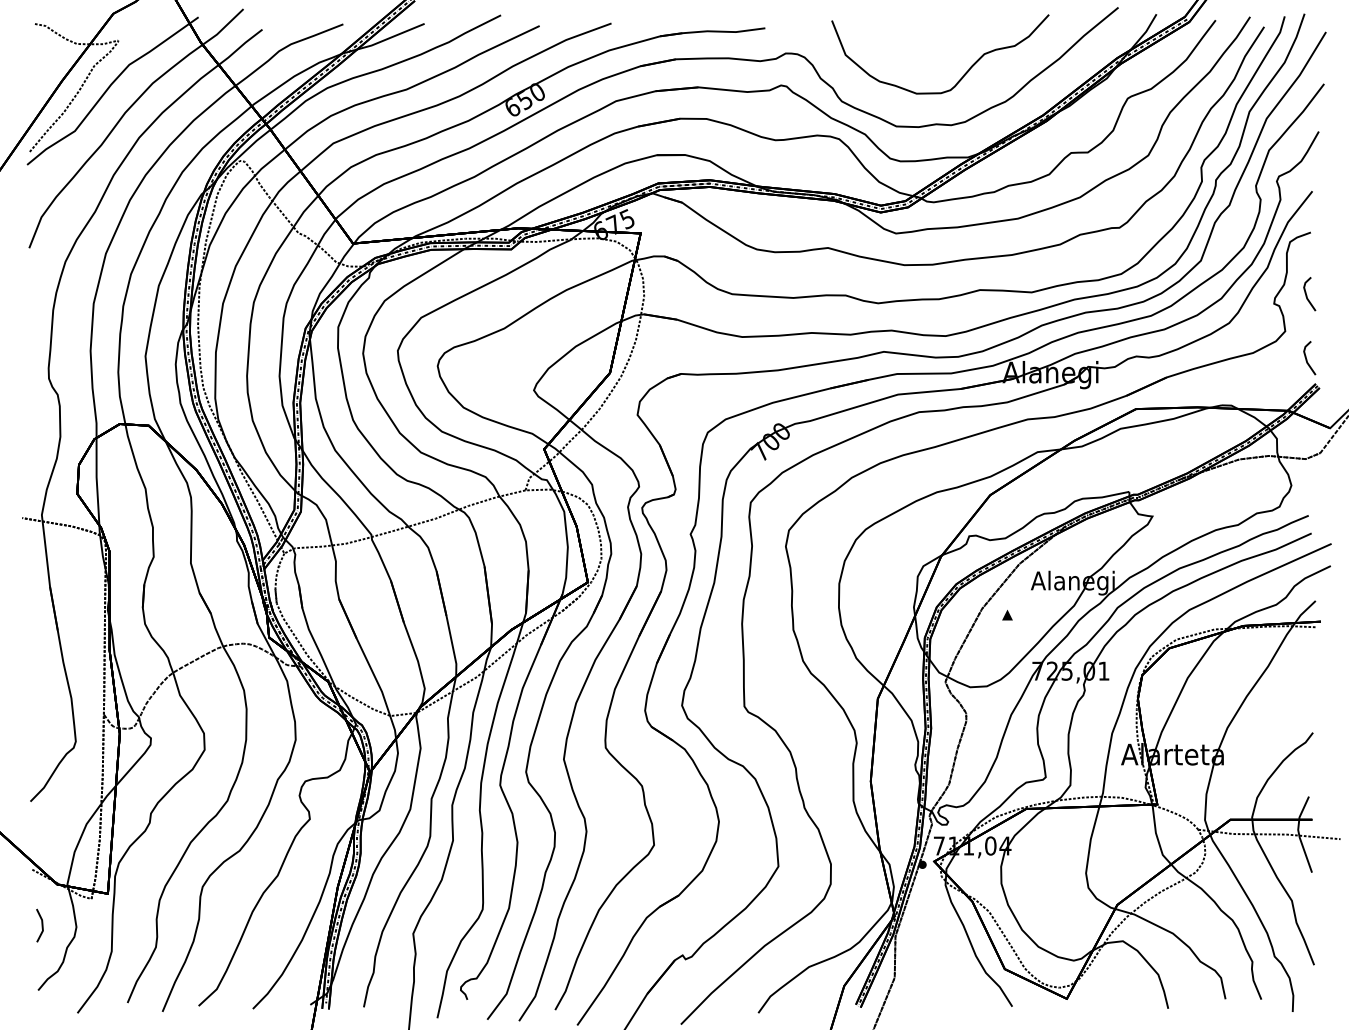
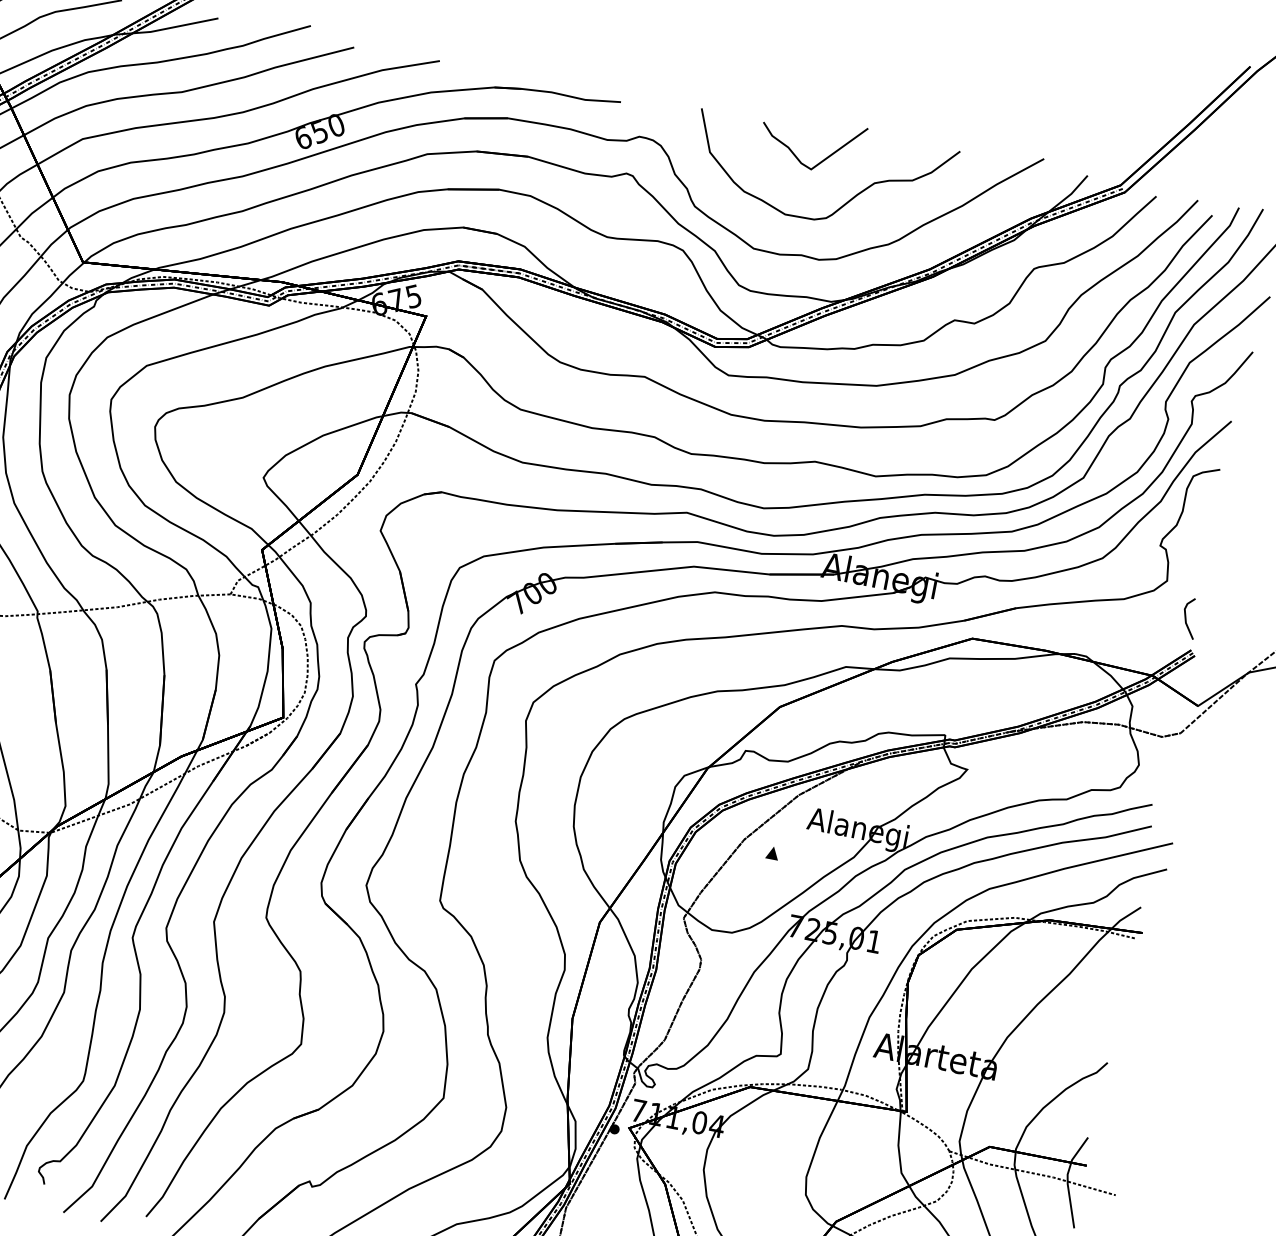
curve: (939, 42) -> (824, 159), added
line: (1307, 295) -> (1201, 543), removed

